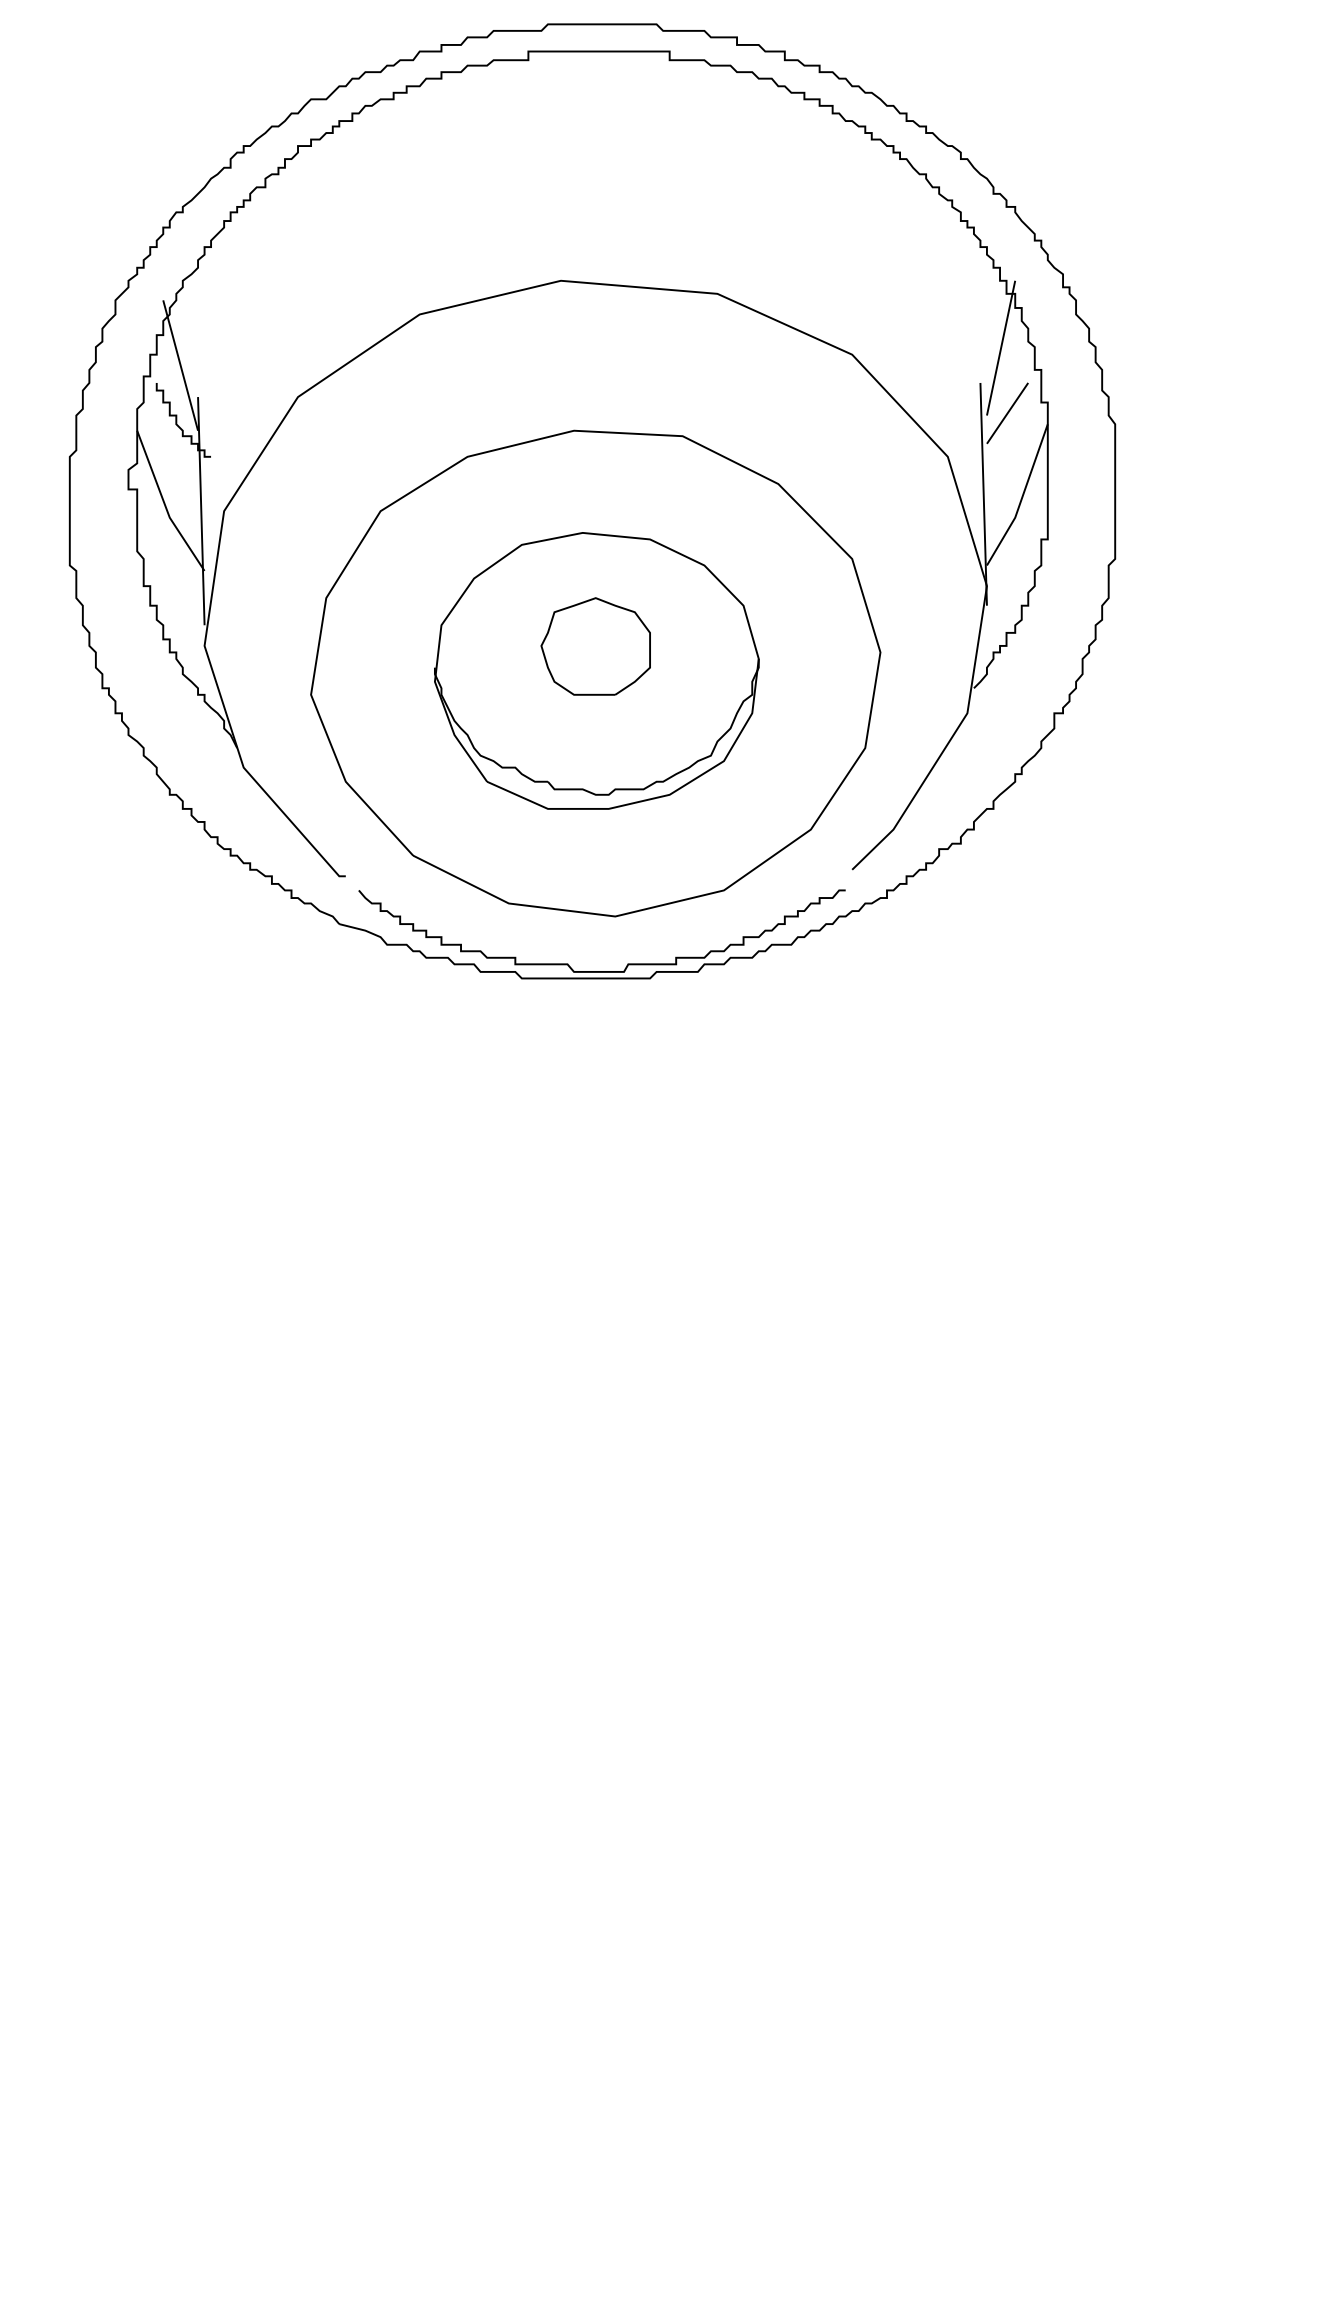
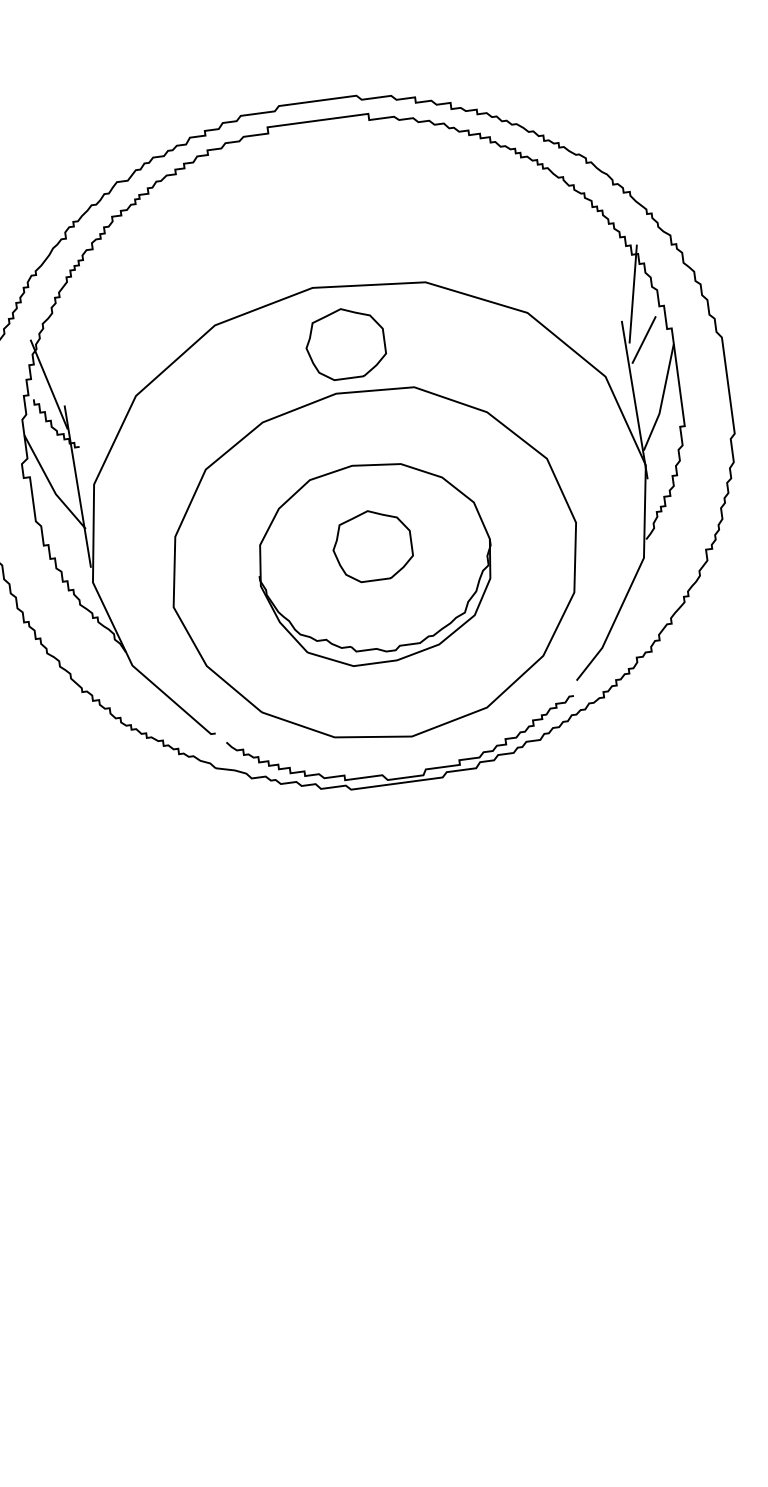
part: (595, 363) -> (345, 343), added

